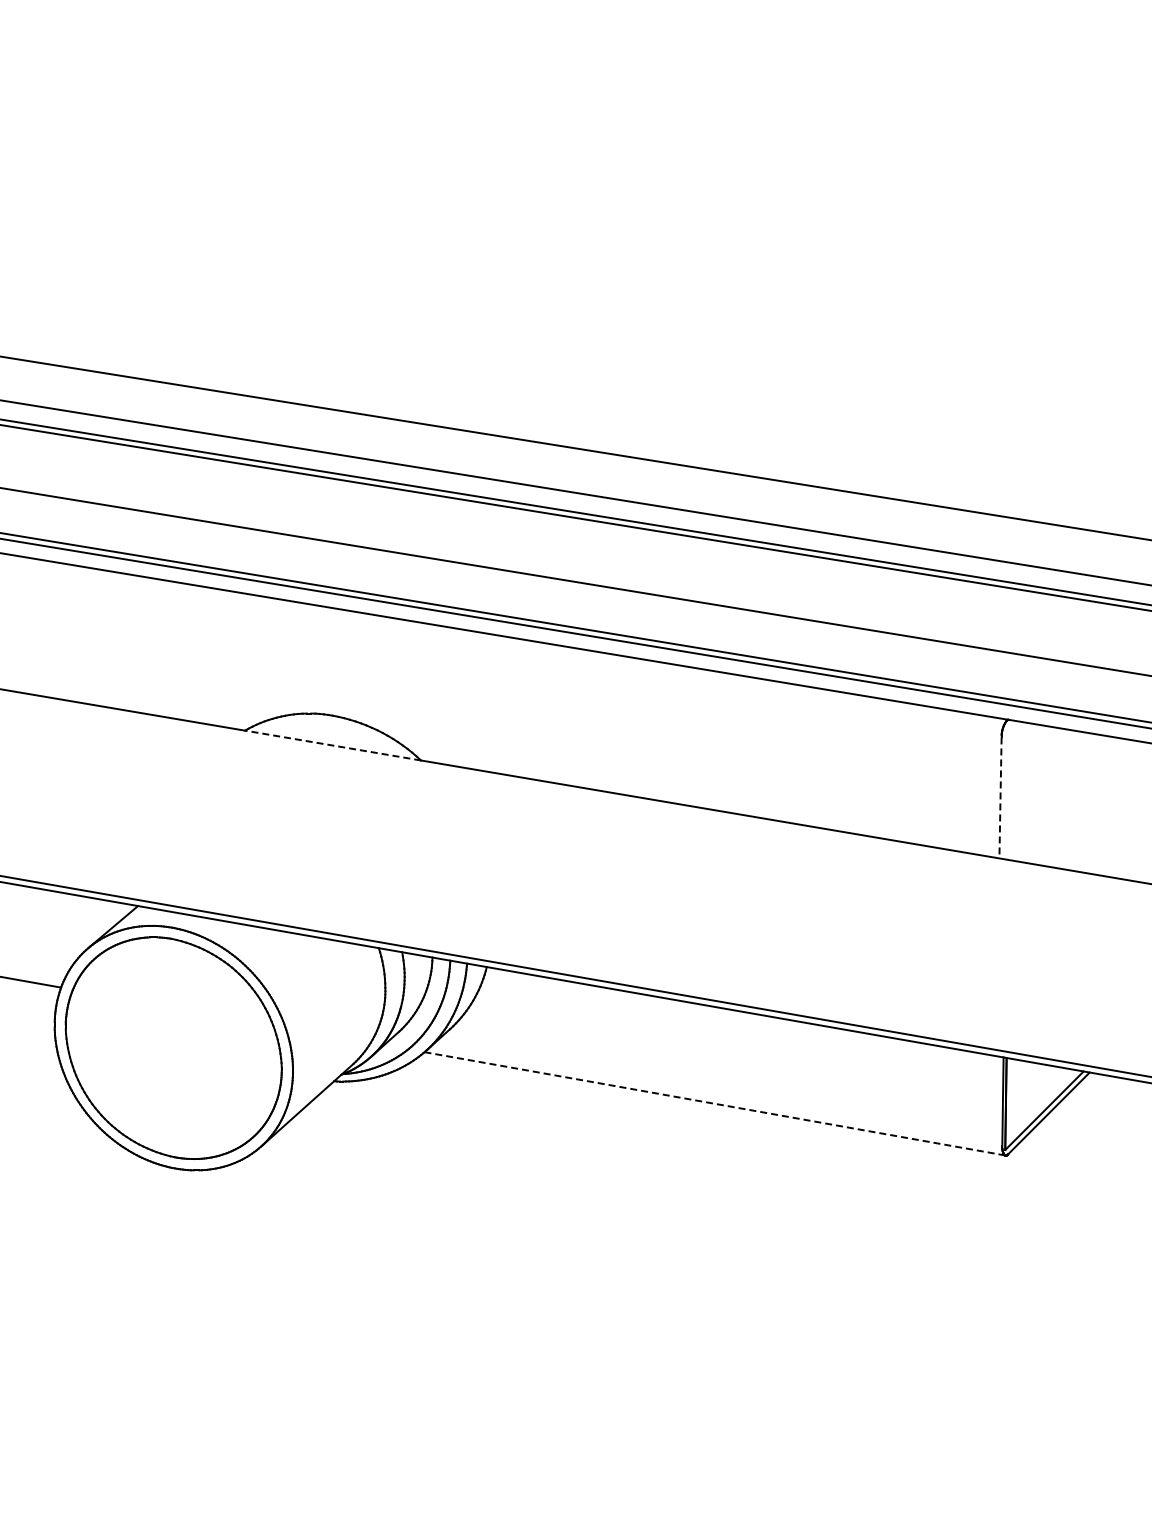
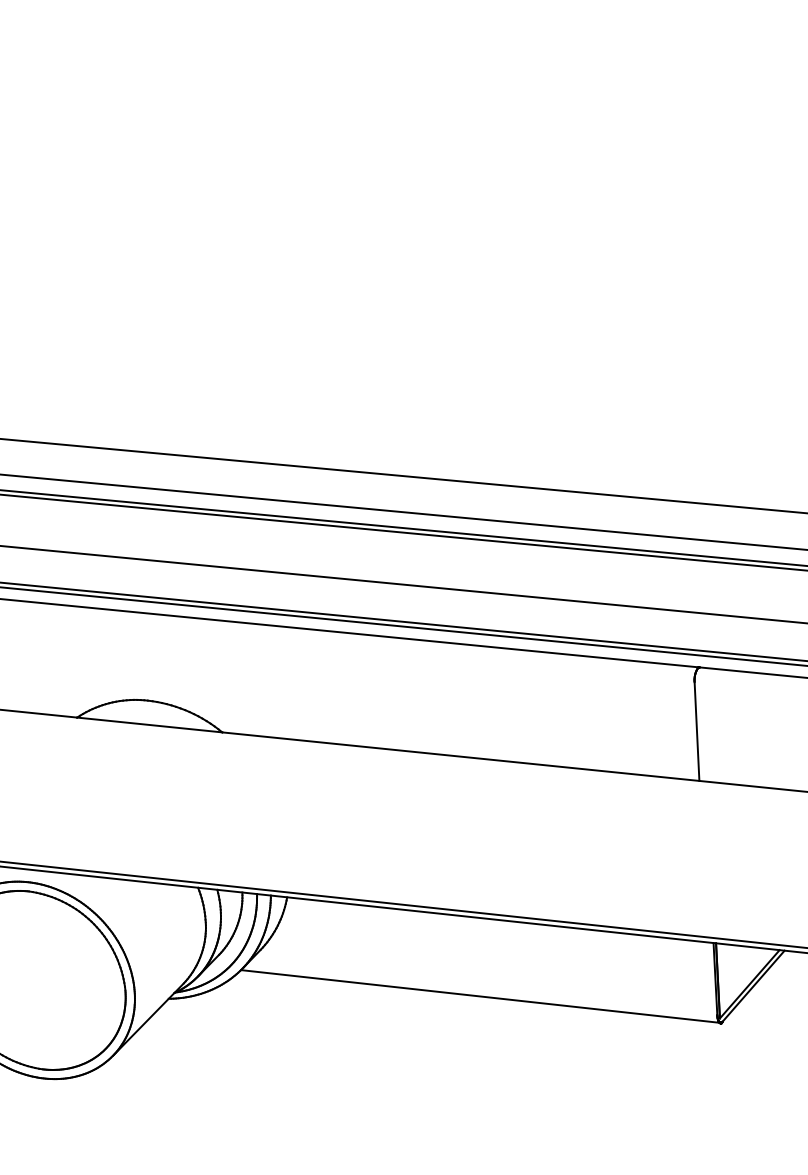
line: (332, 745) -> (149, 724), dashed -> solid
line: (1000, 797) -> (696, 731), dashed -> solid
line: (714, 1103) -> (480, 996), dashed -> solid

